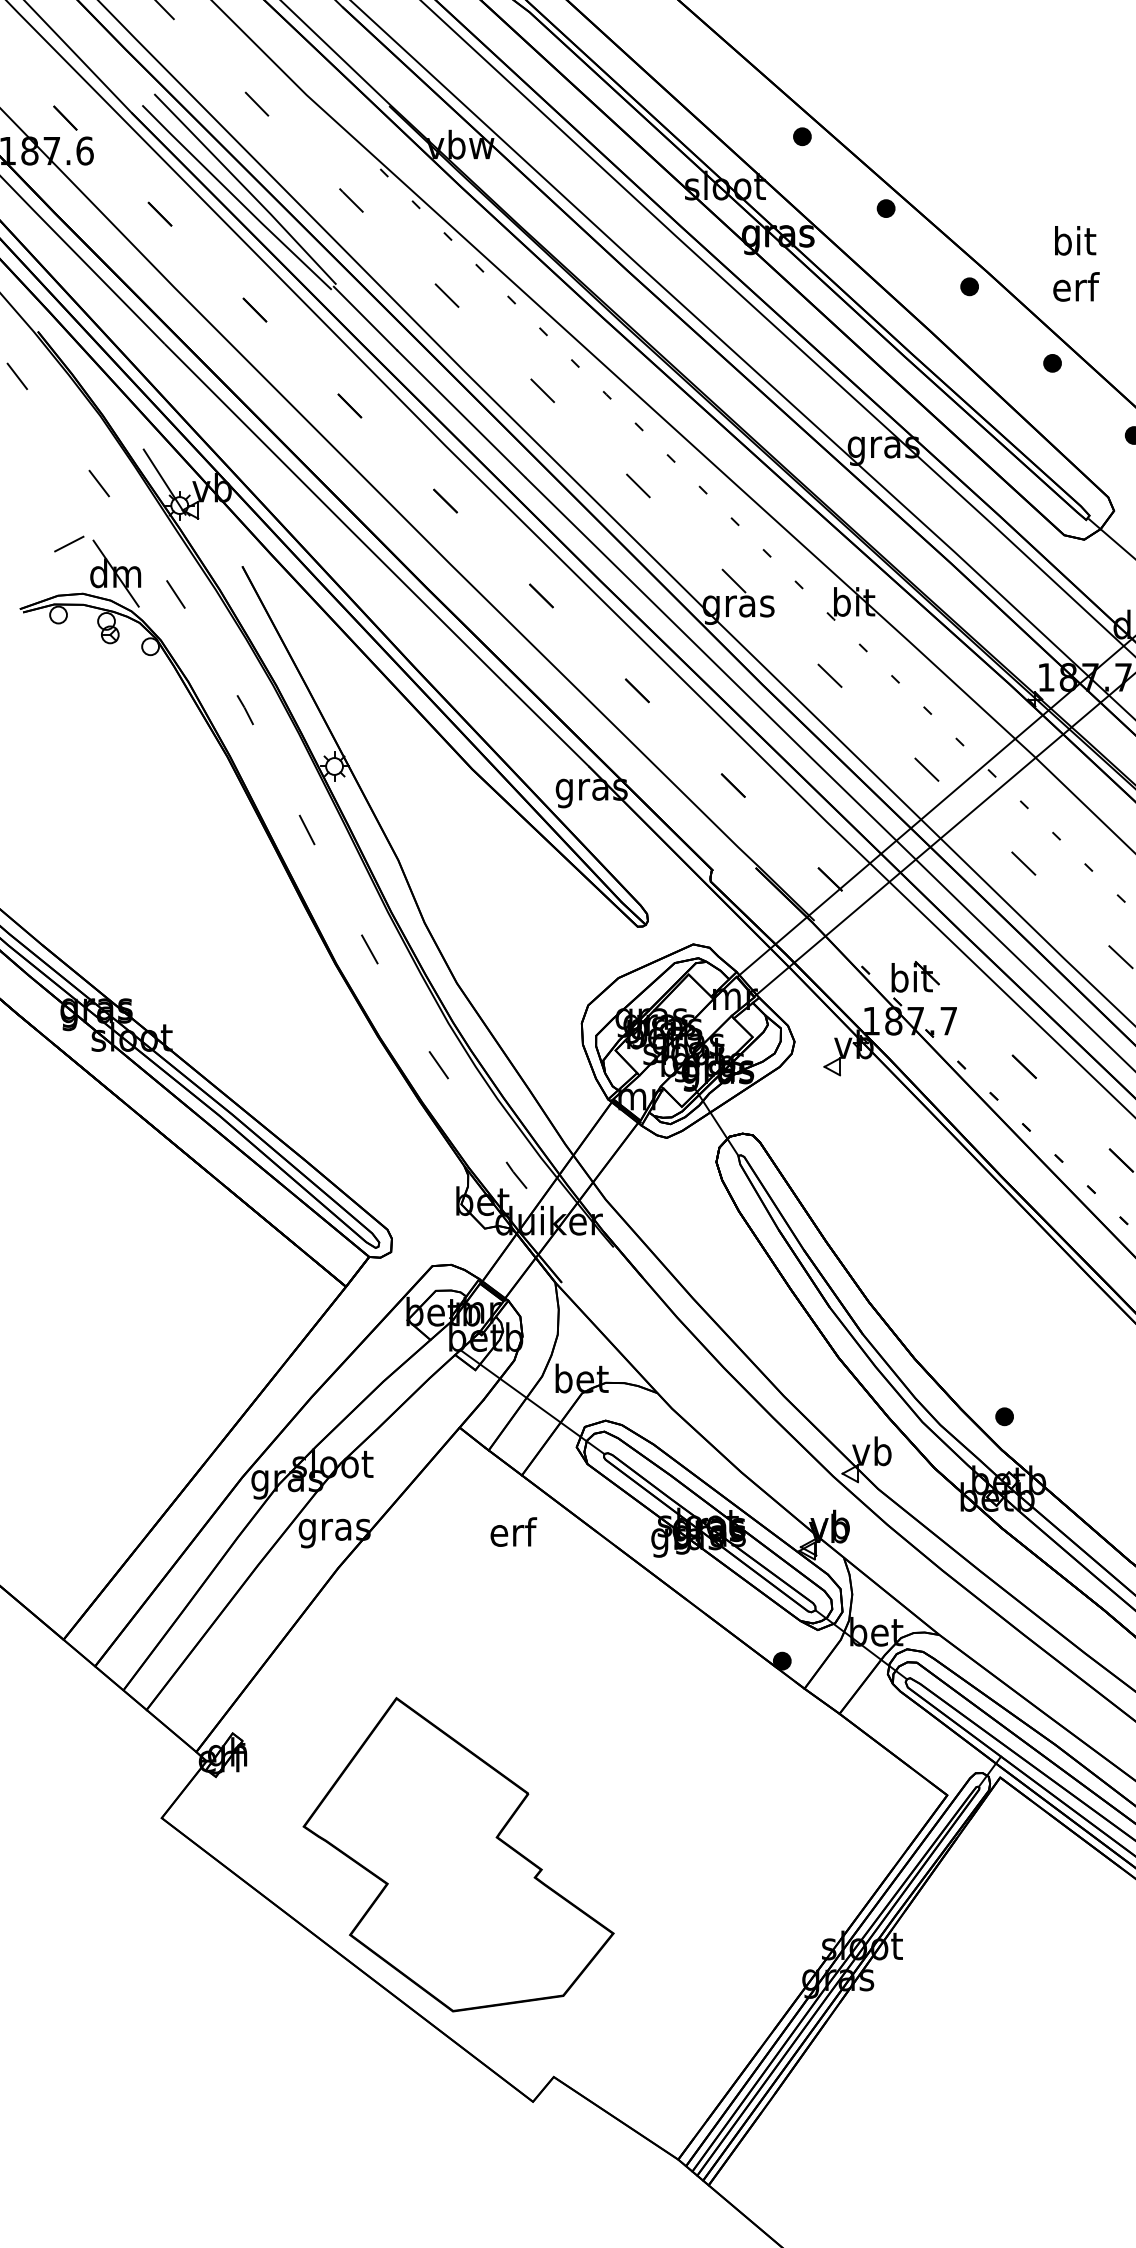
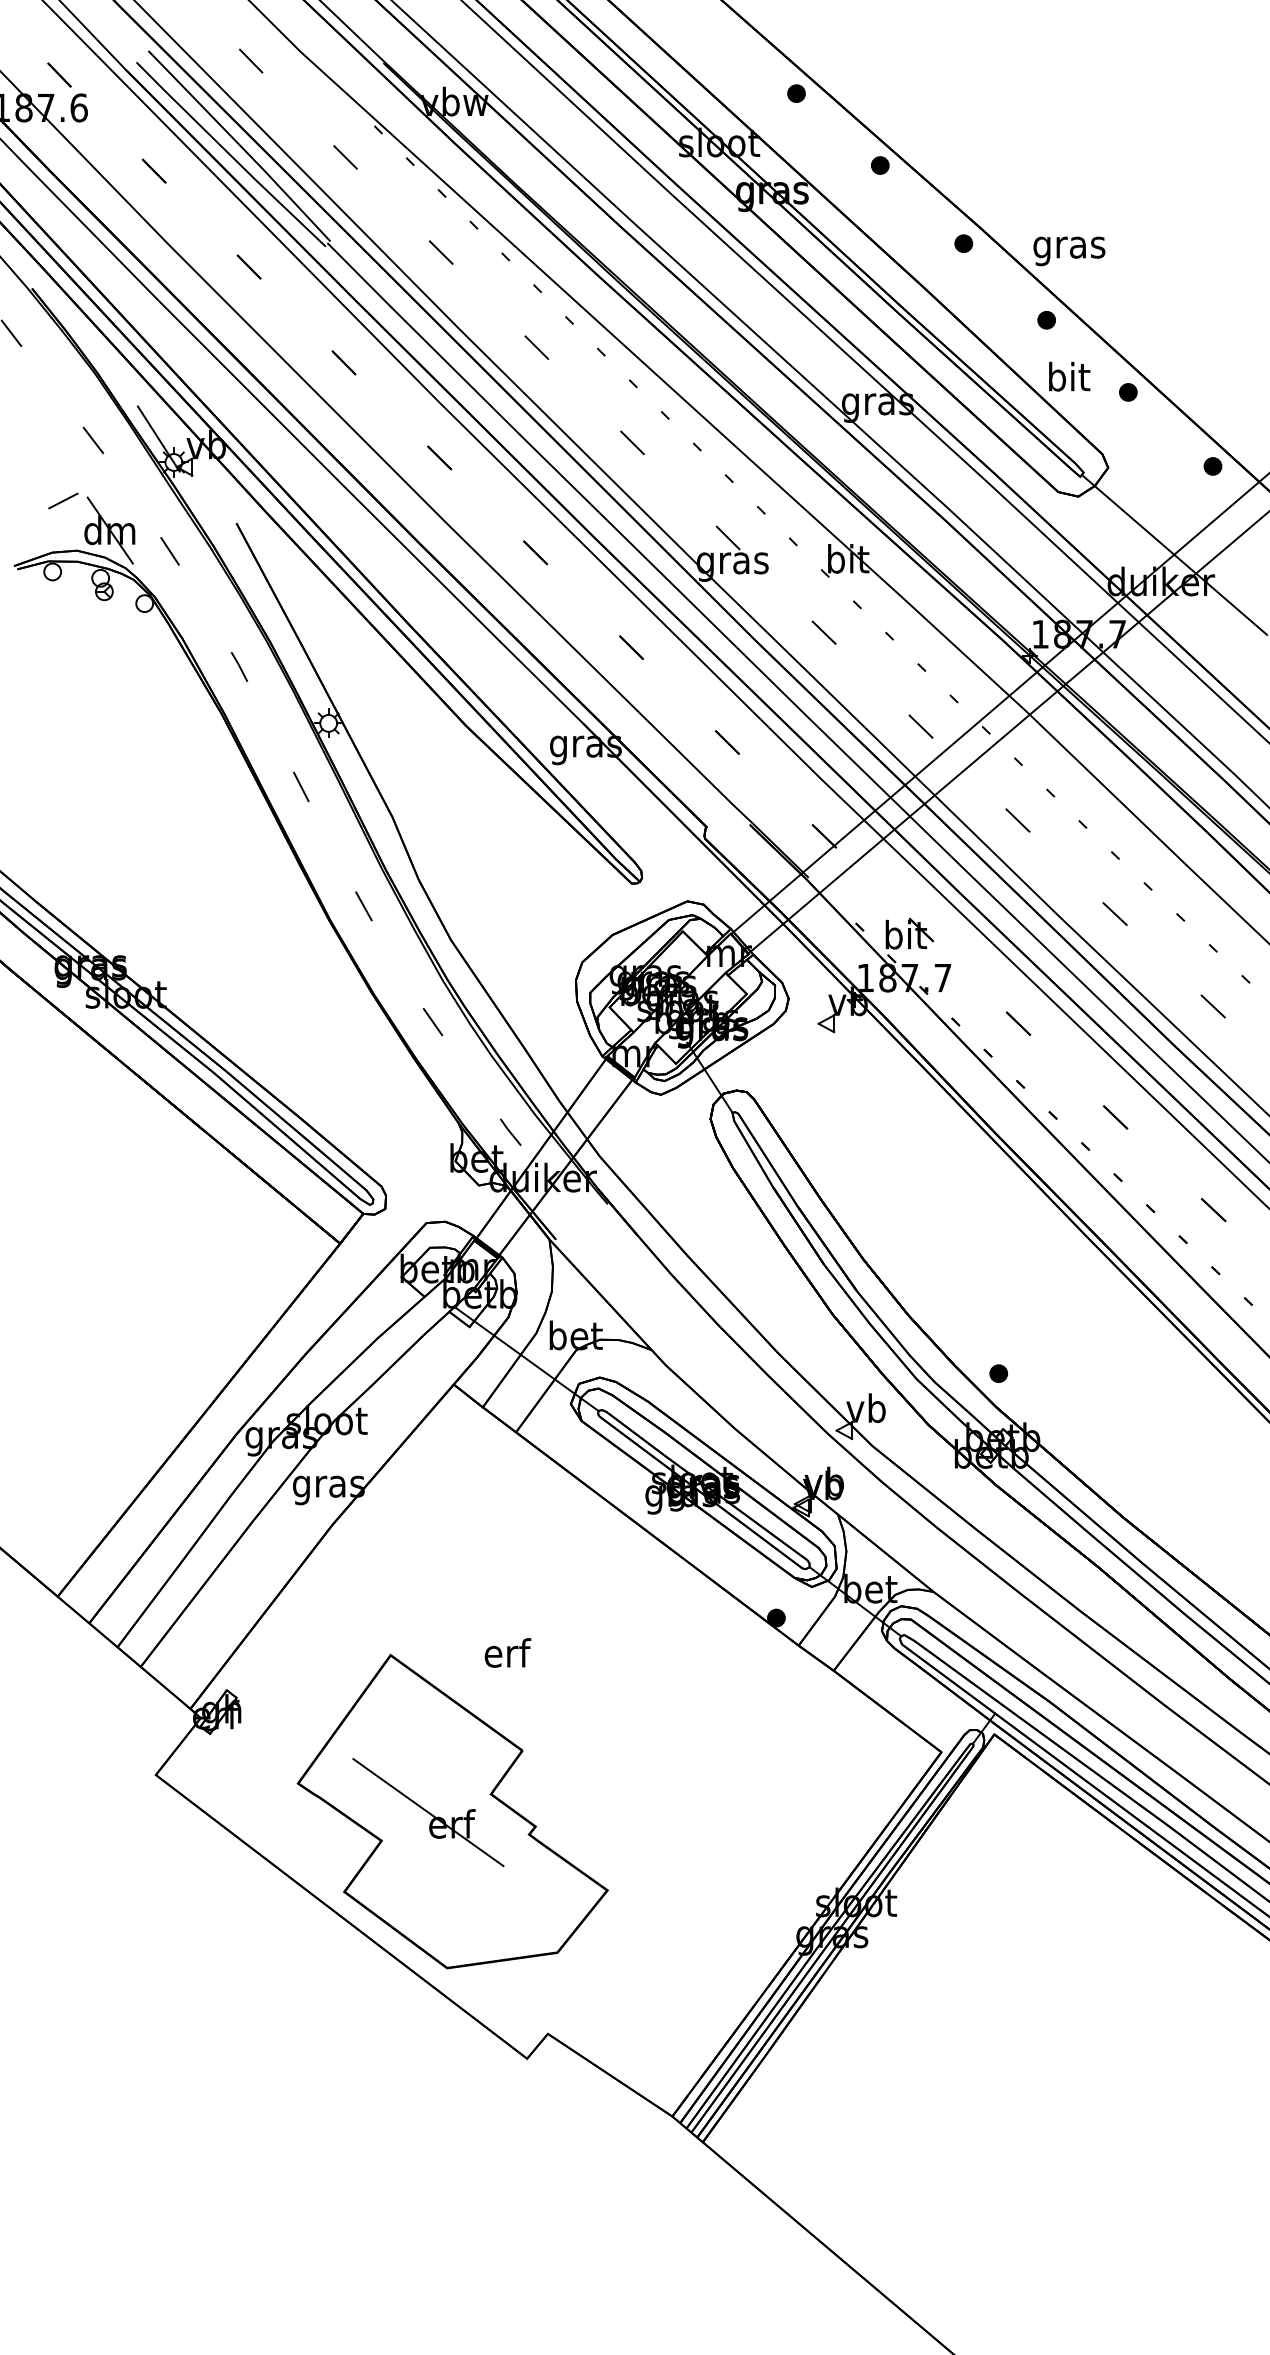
text: (1075, 240) -> (1069, 376), moved
text: (1075, 290) -> (1069, 247), erf -> gras
text: (513, 1531) -> (507, 1652), moved
part: (434, 1855) -> (428, 1812), added

